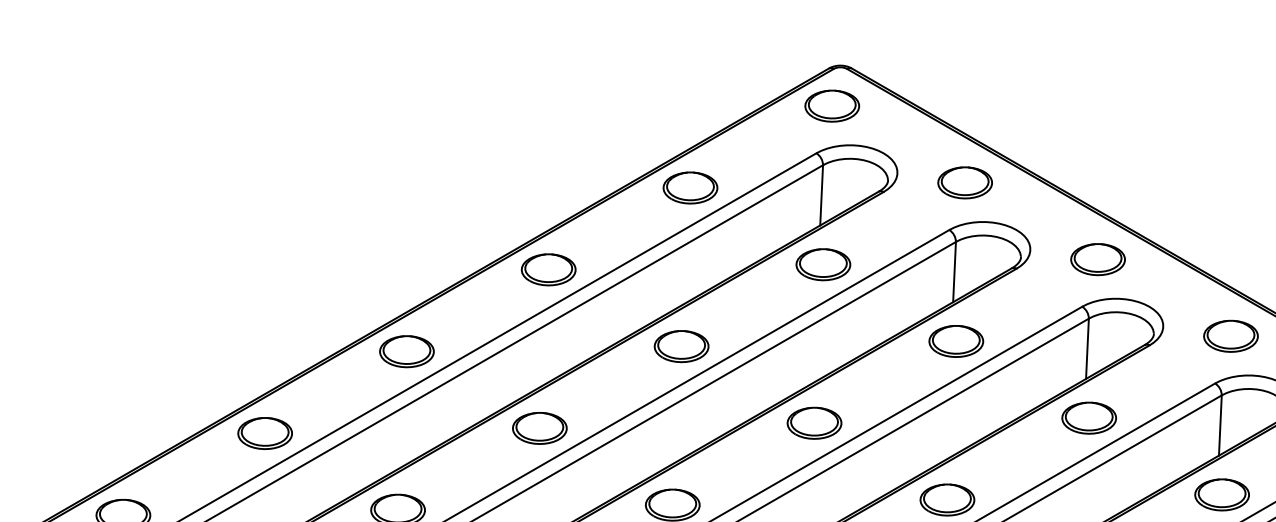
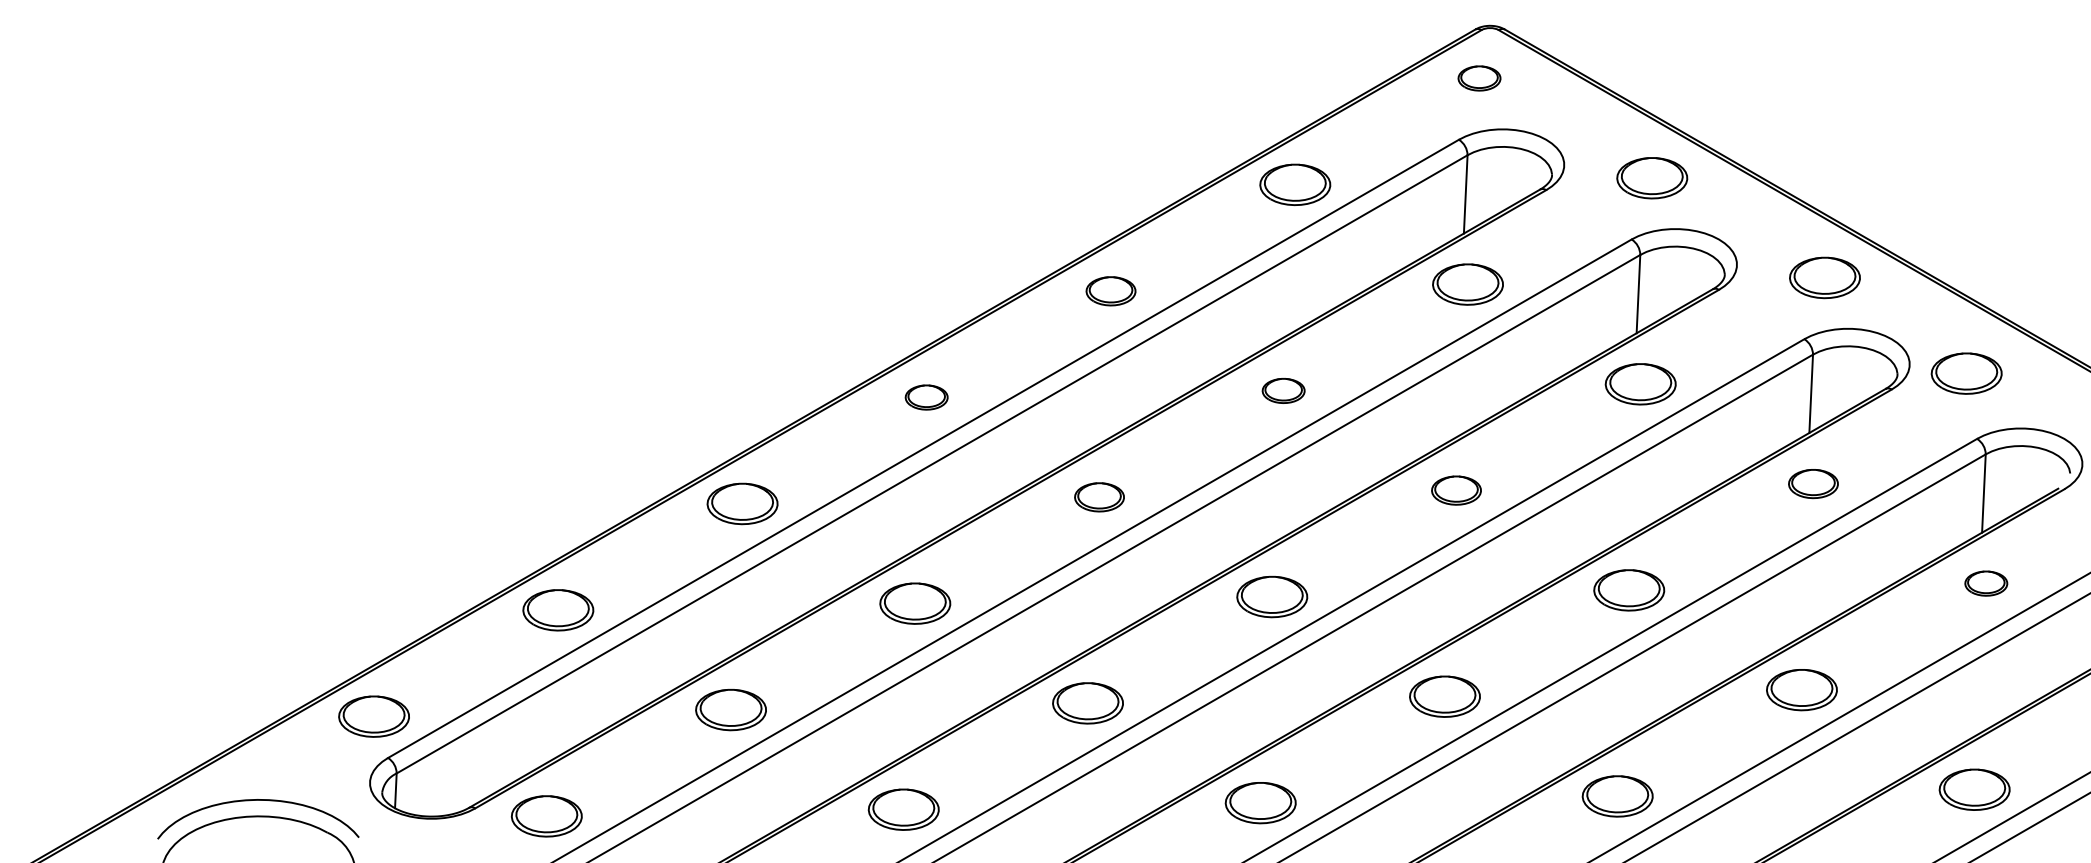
part: (832, 106) -> (1479, 78), size x0.6
part: (548, 270) -> (1110, 291), size x0.7
part: (1230, 336) -> (1966, 373), moved
part: (681, 346) -> (1283, 390), size x0.6
part: (406, 351) -> (926, 397), size x0.6
part: (1089, 417) -> (1813, 483), size x0.7
part: (814, 423) -> (1456, 490), size x0.7
part: (539, 428) -> (1099, 497), size x0.7
part: (1222, 494) -> (1986, 583), size x0.6

